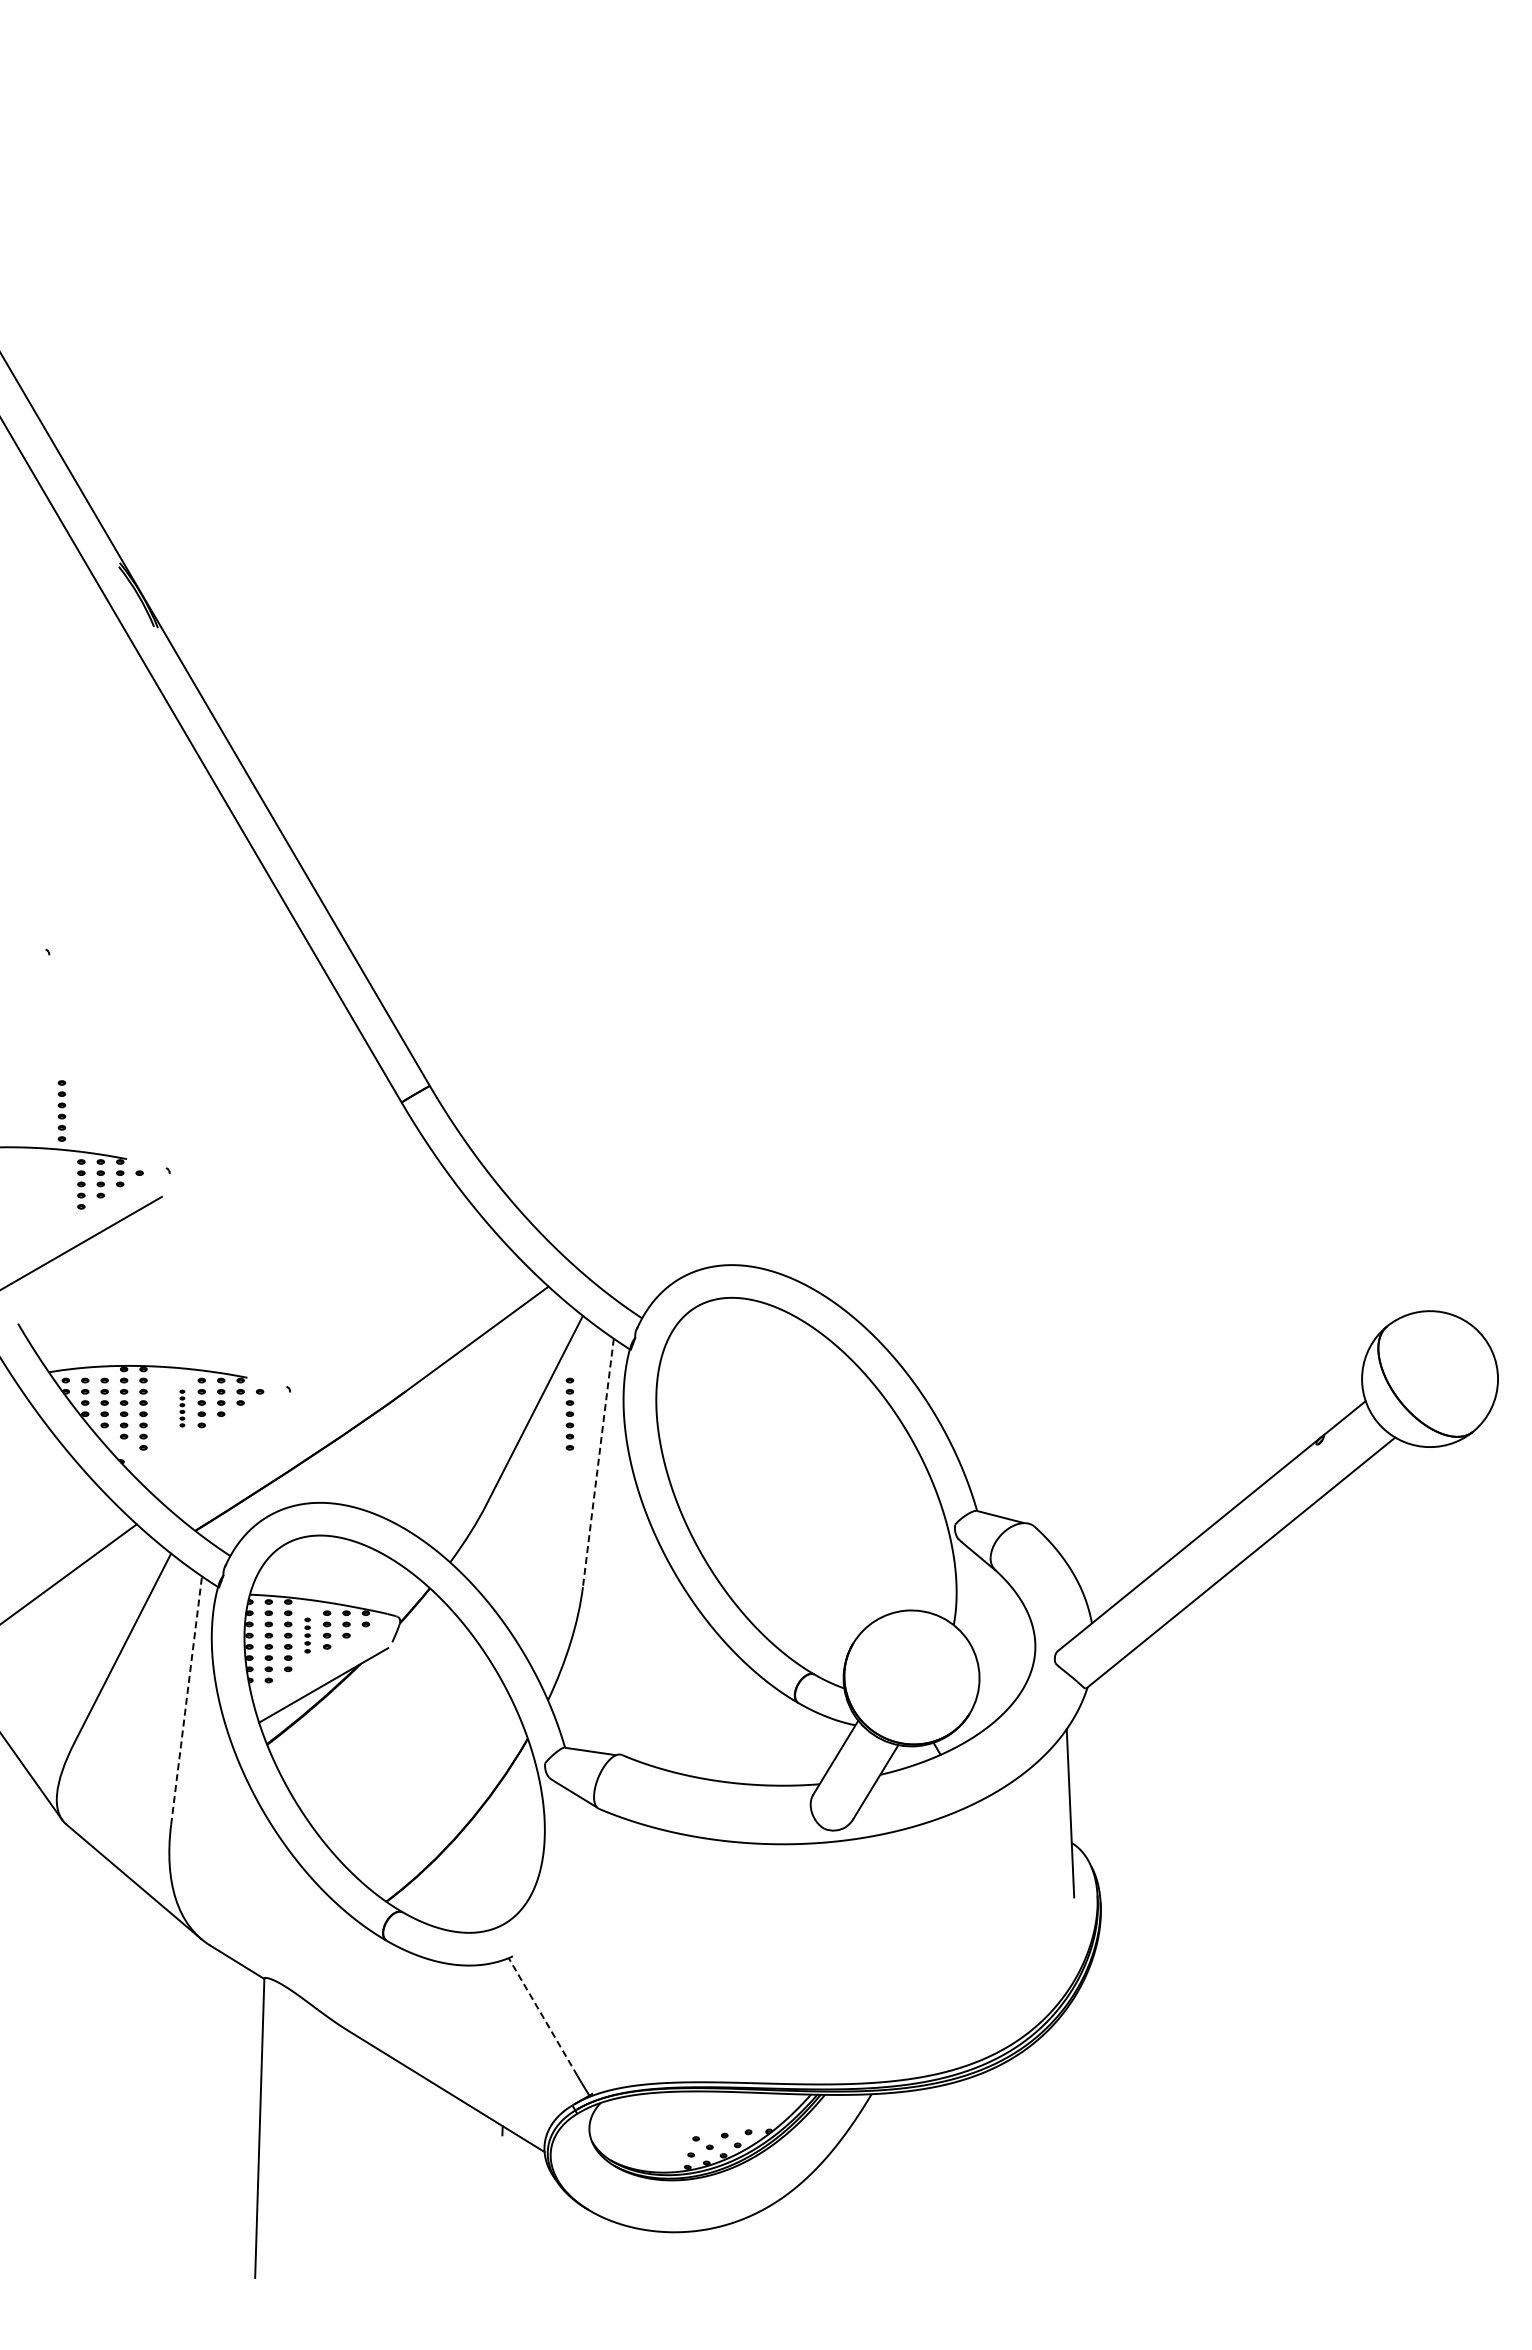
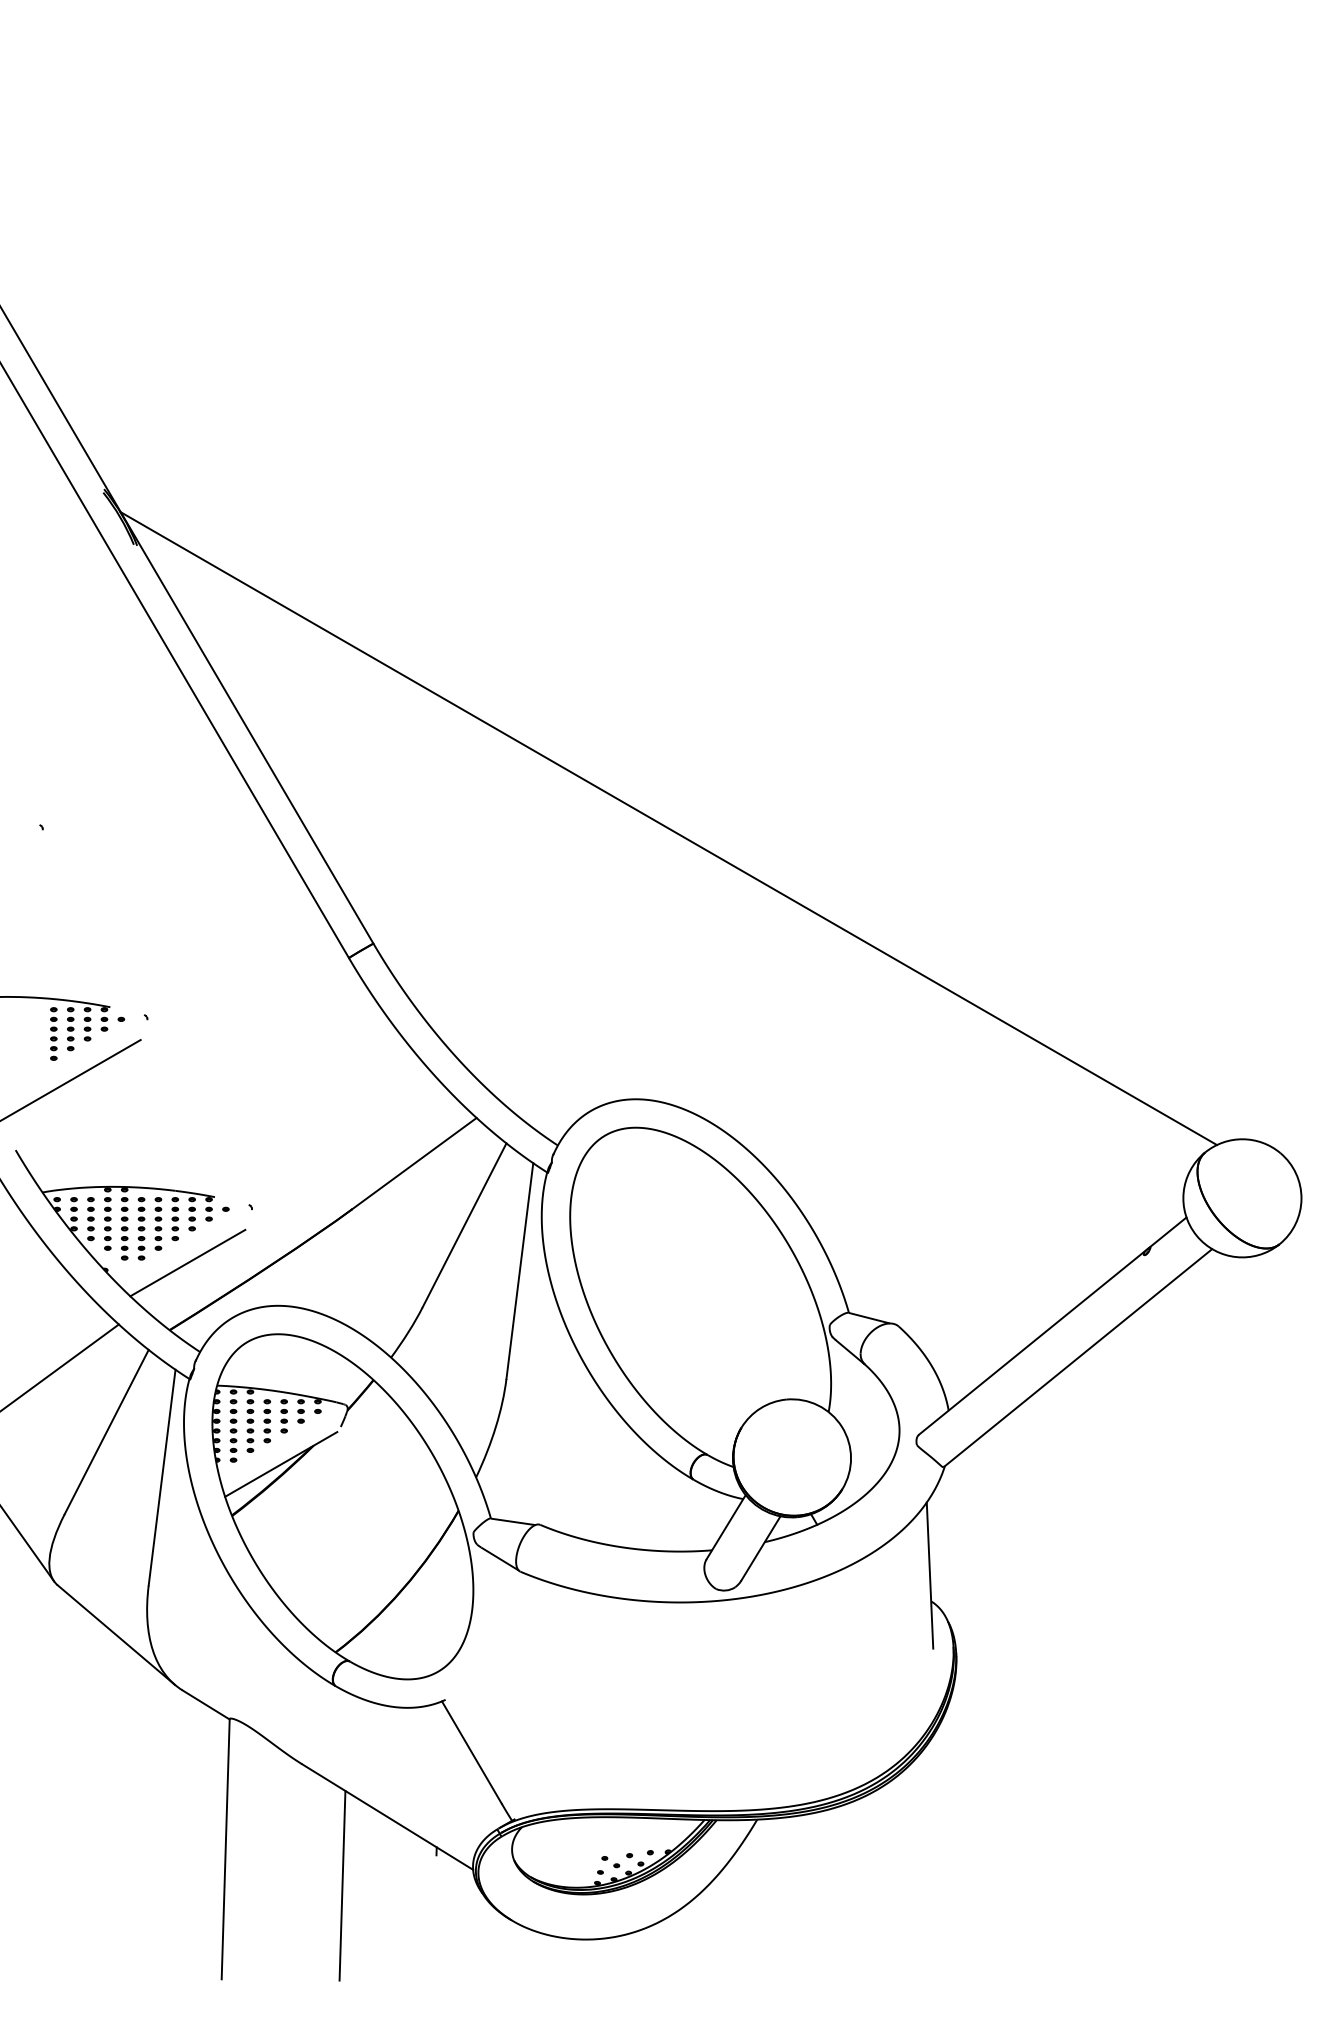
line: (769, 953) -> (668, 828), added
part: (61, 1110) -> (53, 1033), moved
part: (182, 1408) -> (158, 1223), size x1.67
part: (569, 1413) -> (141, 1228), moved
line: (216, 1453) -> (188, 1262), added
line: (598, 1463) -> (519, 1271), dashed -> solid
part: (307, 1635) -> (267, 1421), size x1.43
line: (186, 1700) -> (162, 1477), dashed -> solid
line: (542, 2016) -> (471, 1752), dashed -> solid
line: (393, 2170) -> (341, 1885), added

